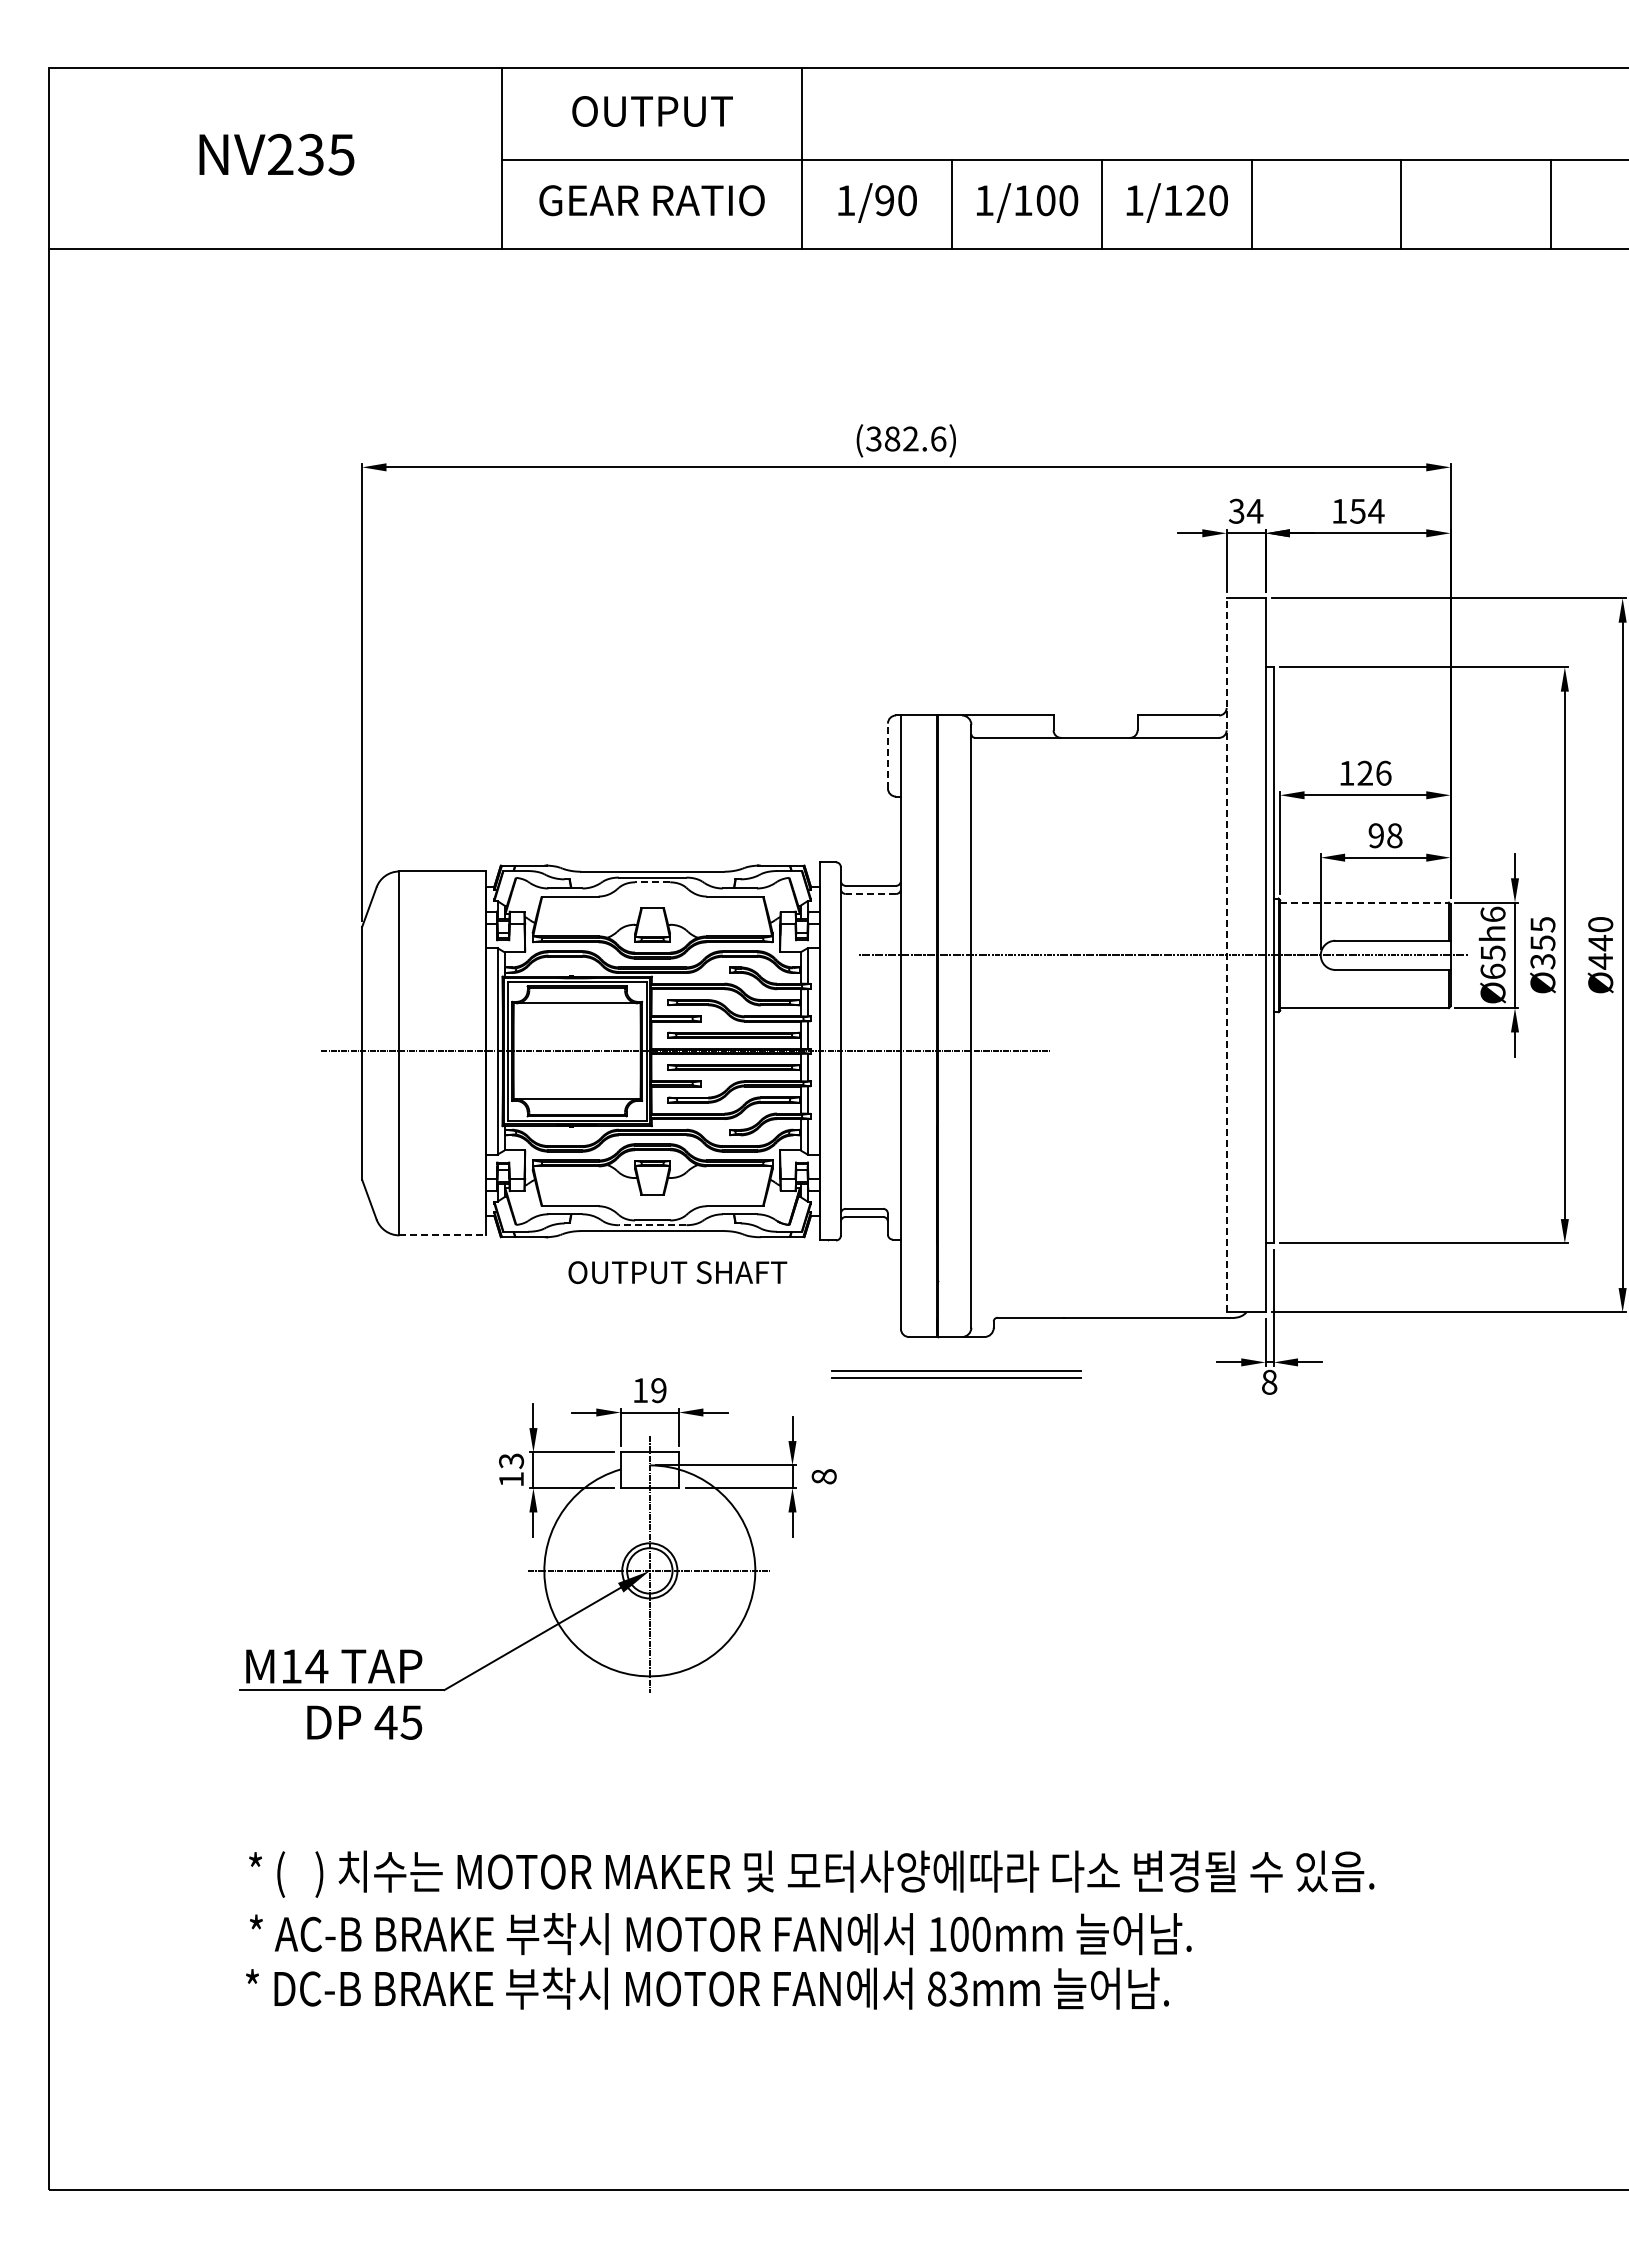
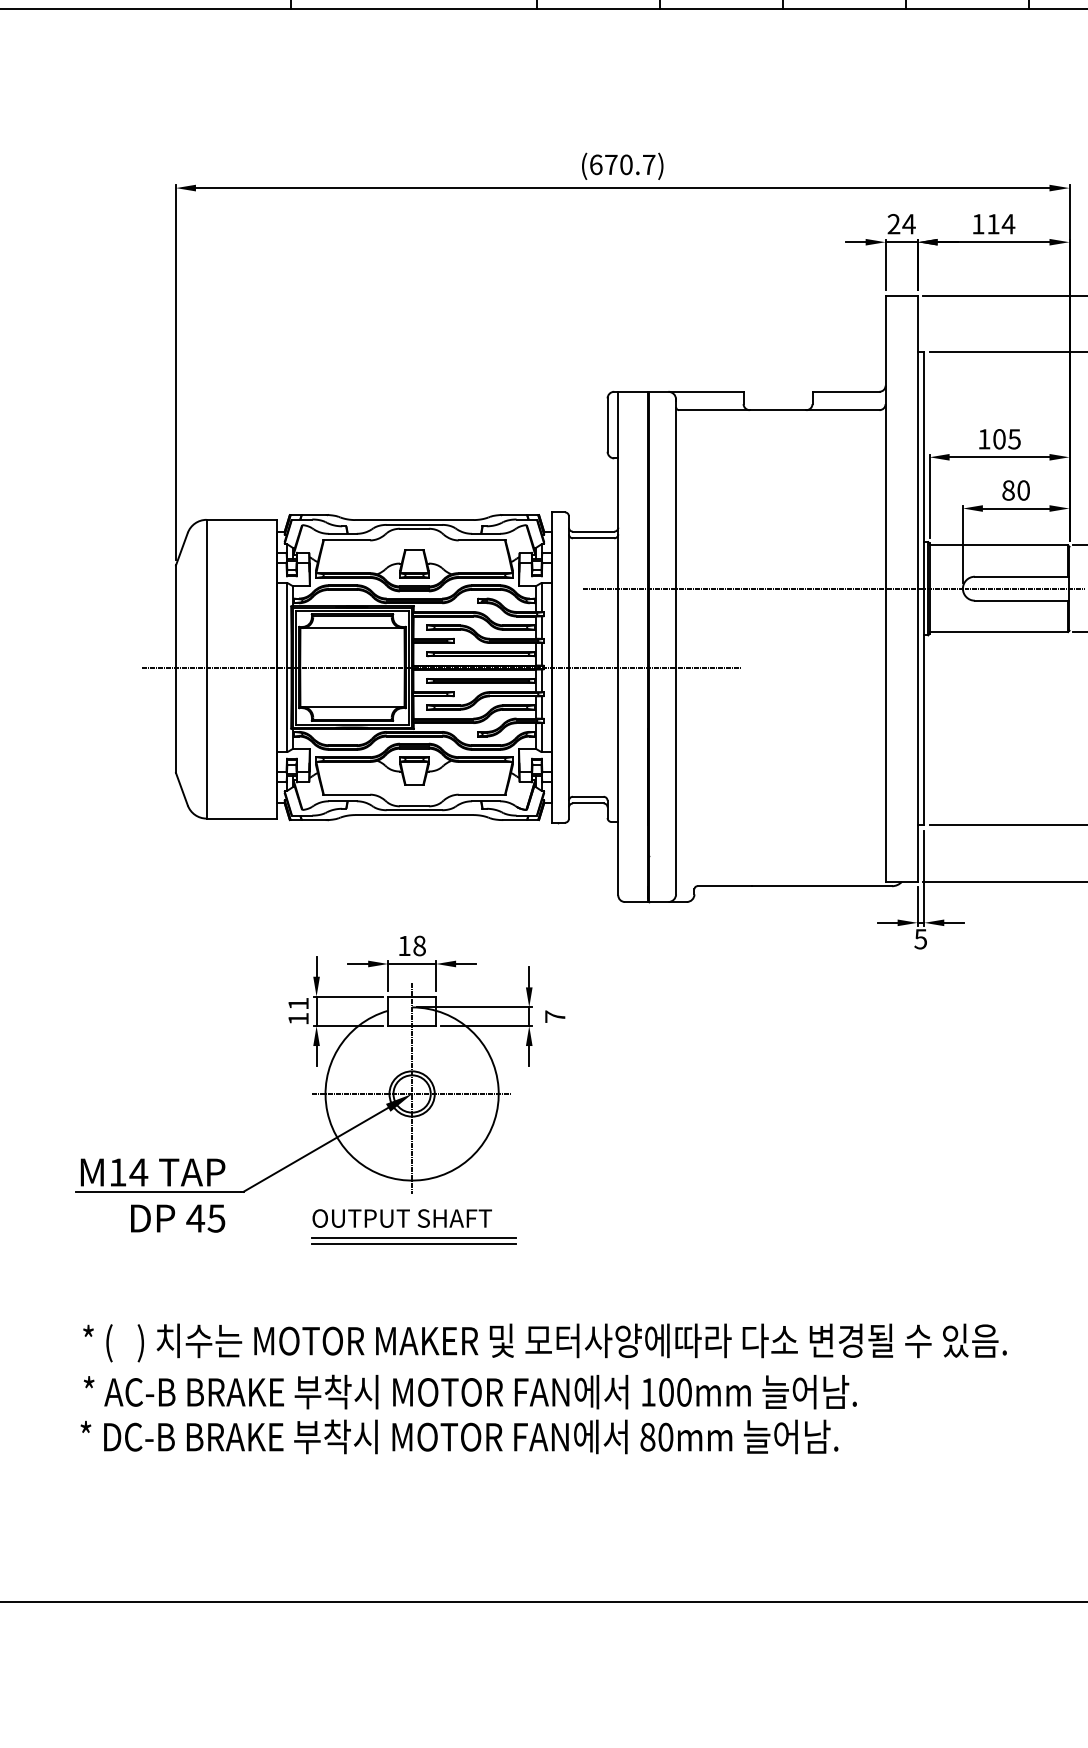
text: (906, 438) -> (622, 164), (382.6) -> (670.7)
text: (1236, 511) -> (893, 224), 34 -> 24
text: (1357, 511) -> (993, 224), 154 -> 114
line: (887, 755) -> (607, 424), dashed -> solid
text: (1374, 772) -> (1007, 438), 126 -> 105
text: (1385, 835) -> (1016, 490), 98 -> 80
line: (652, 882) -> (414, 528), dashed -> solid
line: (870, 893) -> (593, 537), dashed -> solid
line: (1365, 902) -> (999, 545), dashed -> solid
line: (1226, 954) -> (885, 588), dashed -> solid
line: (652, 1225) -> (414, 810), dashed -> solid
line: (442, 1235) -> (241, 818), dashed -> solid
text: (677, 1272) -> (402, 1218), moved
part: (956, 1374) -> (413, 1241), moved
text: (1269, 1381) -> (920, 938), 8 -> 5
text: (658, 1390) -> (419, 945), 19 -> 18
text: (511, 1461) -> (298, 1004), 13 -> 11
text: (823, 1476) -> (554, 1016), 8 -> 7
text: (958, 1988) -> (665, 1436), 83mm -> 80mm

